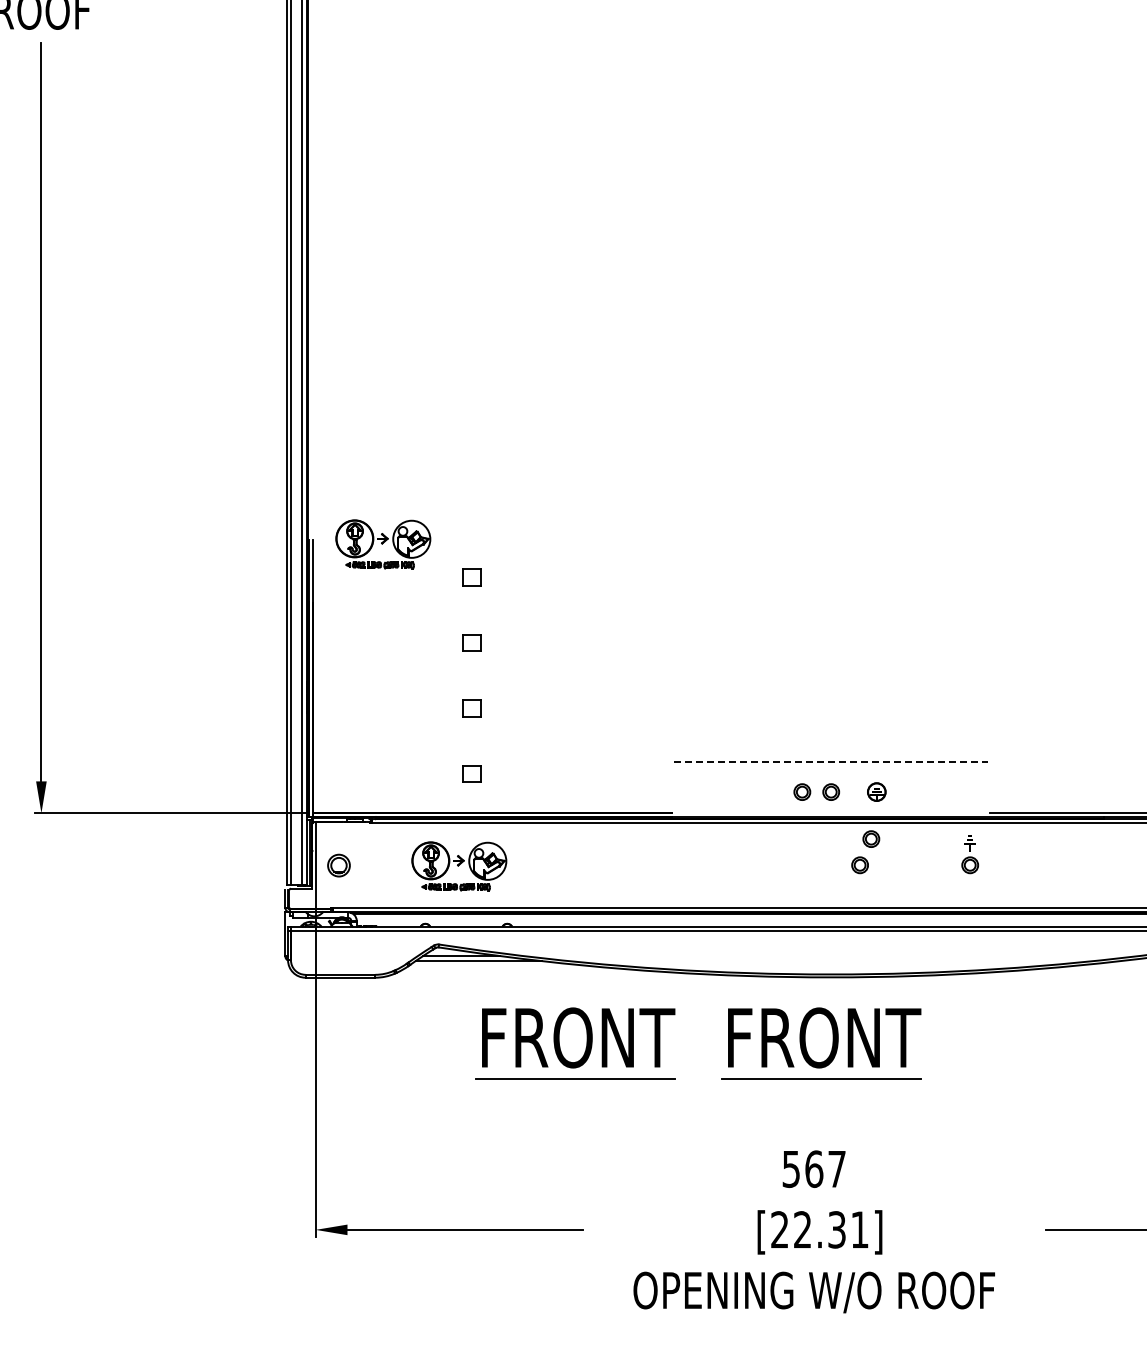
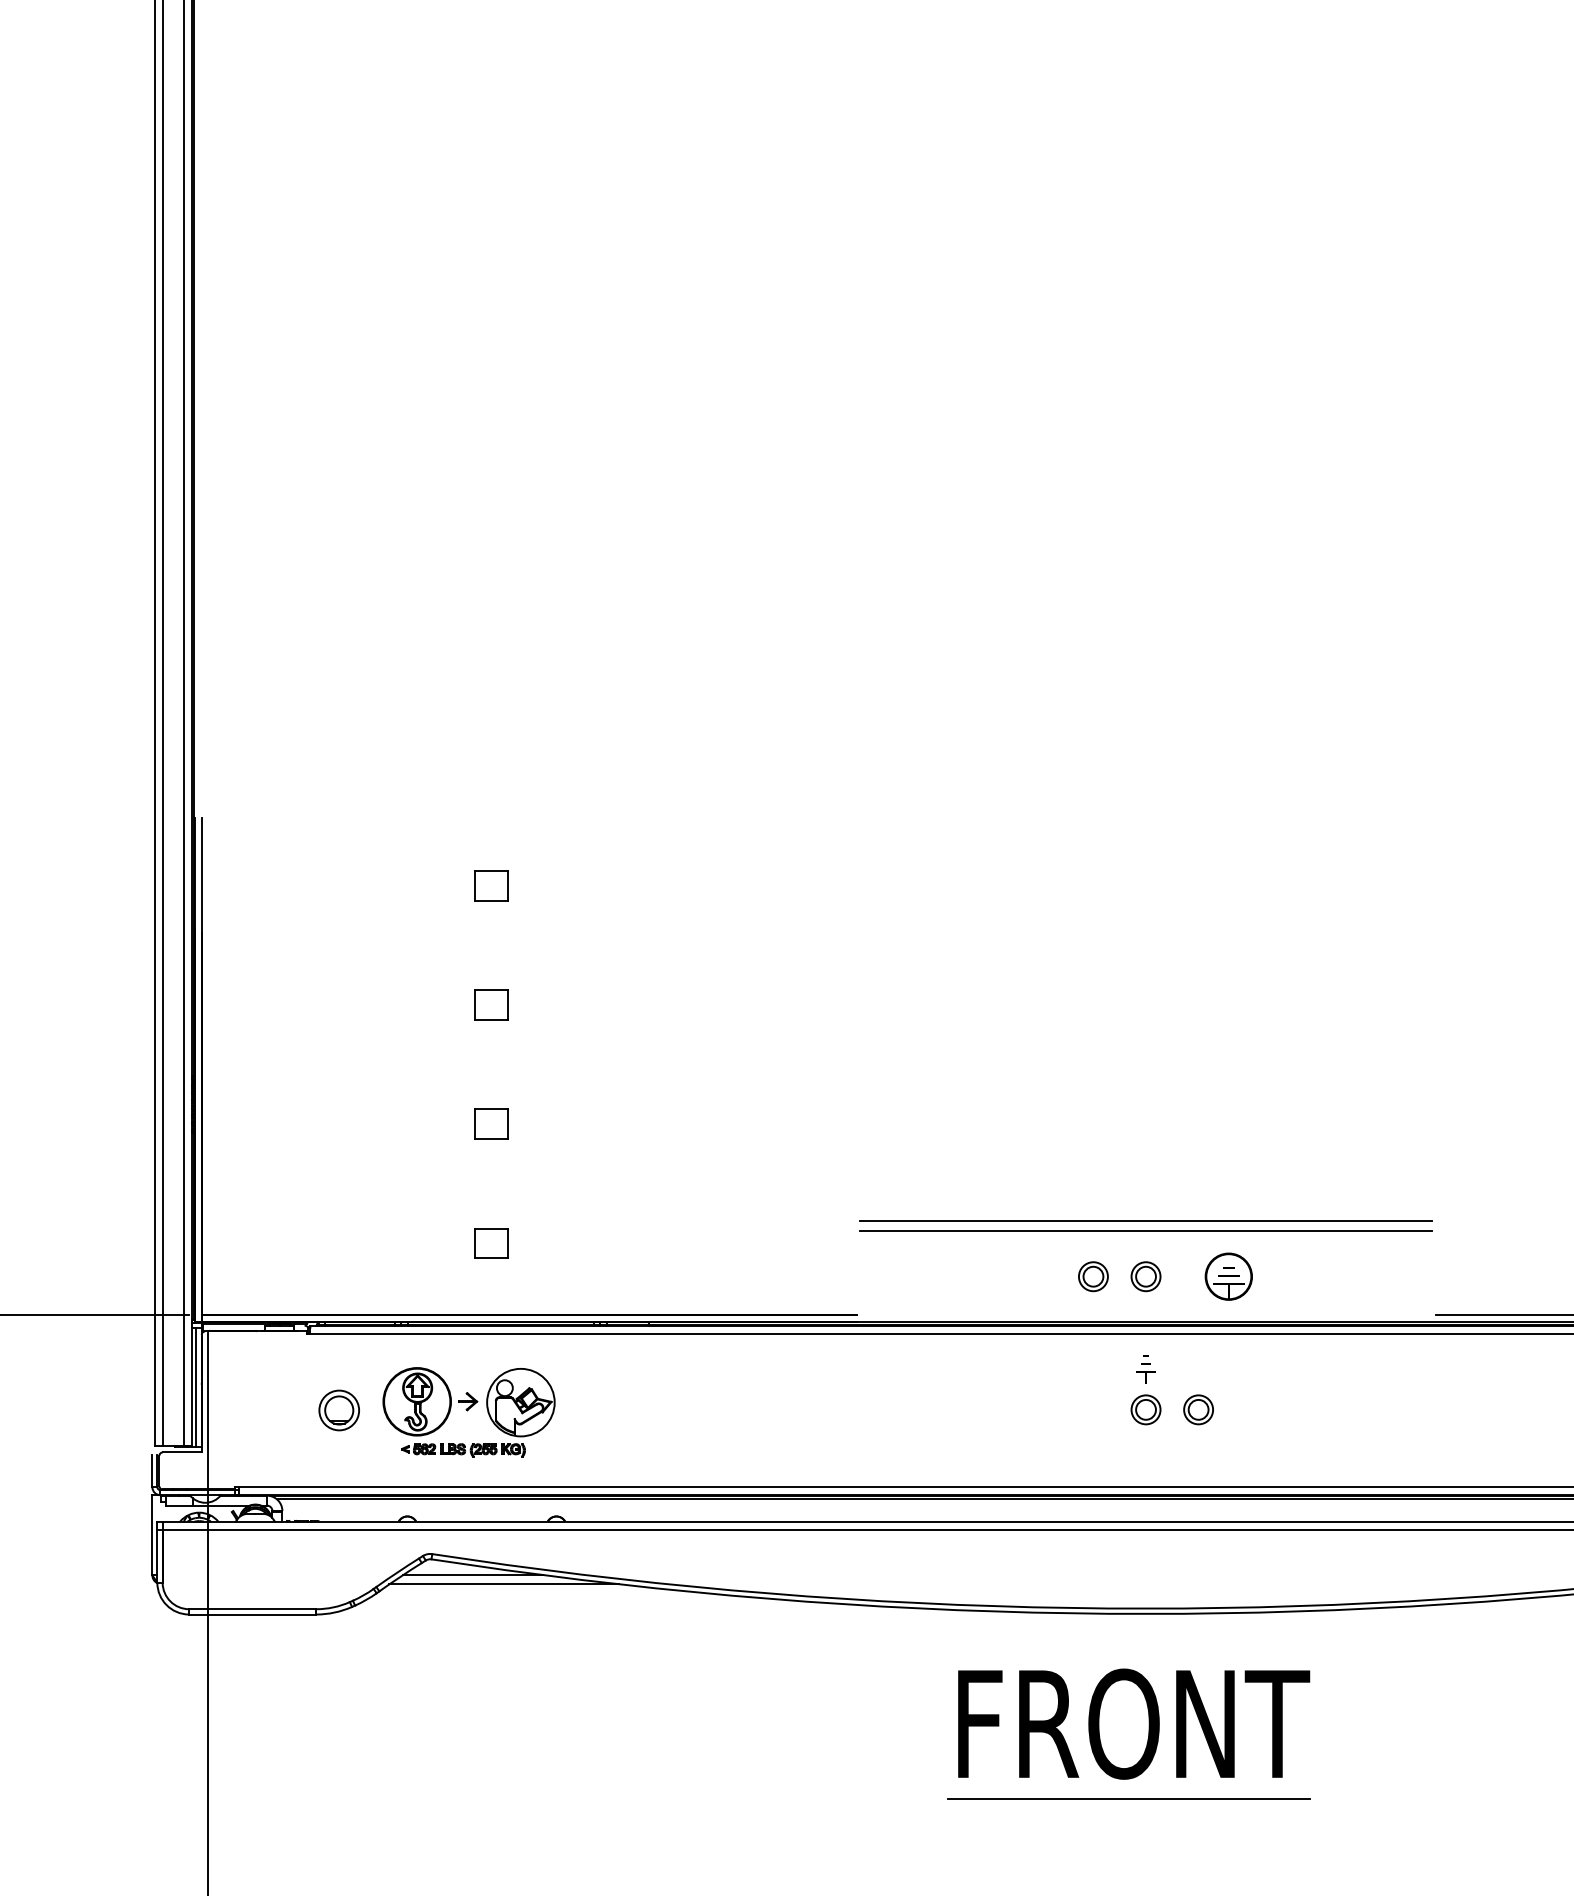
part: (383, 544) -> (331, 825), removed
line: (831, 761) -> (1146, 1220), dashed -> solid
line: (831, 766) -> (1146, 1230), added
part: (876, 791) -> (1228, 1275), size x1.43
part: (871, 838) -> (1219, 1361), removed
part: (970, 854) -> (1146, 1390), moved
part: (338, 865) -> (338, 1410), moved
part: (575, 1043) -> (680, 1734), removed

